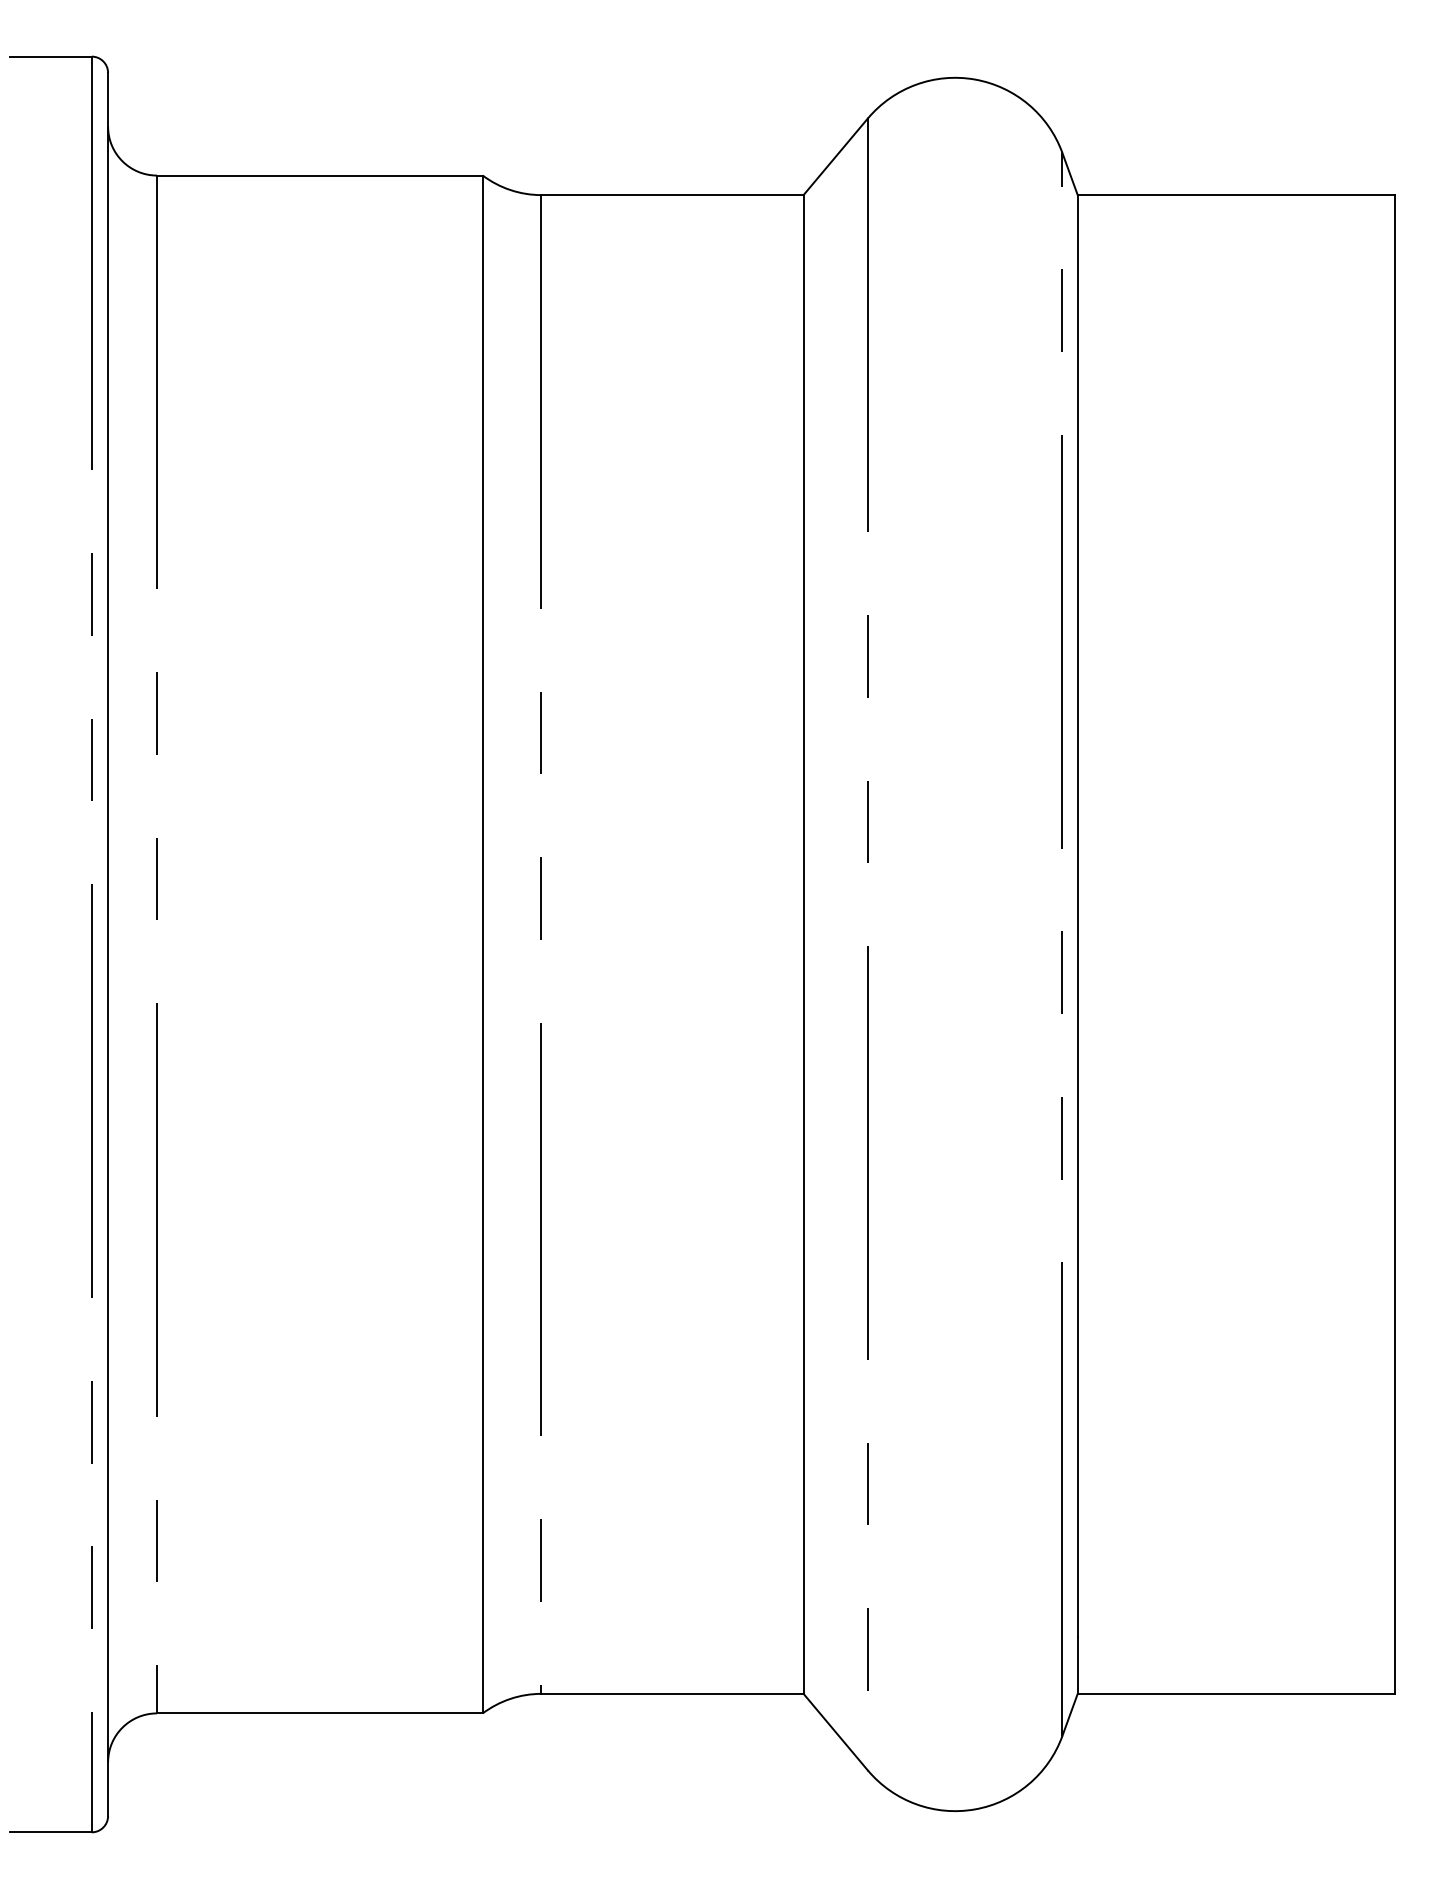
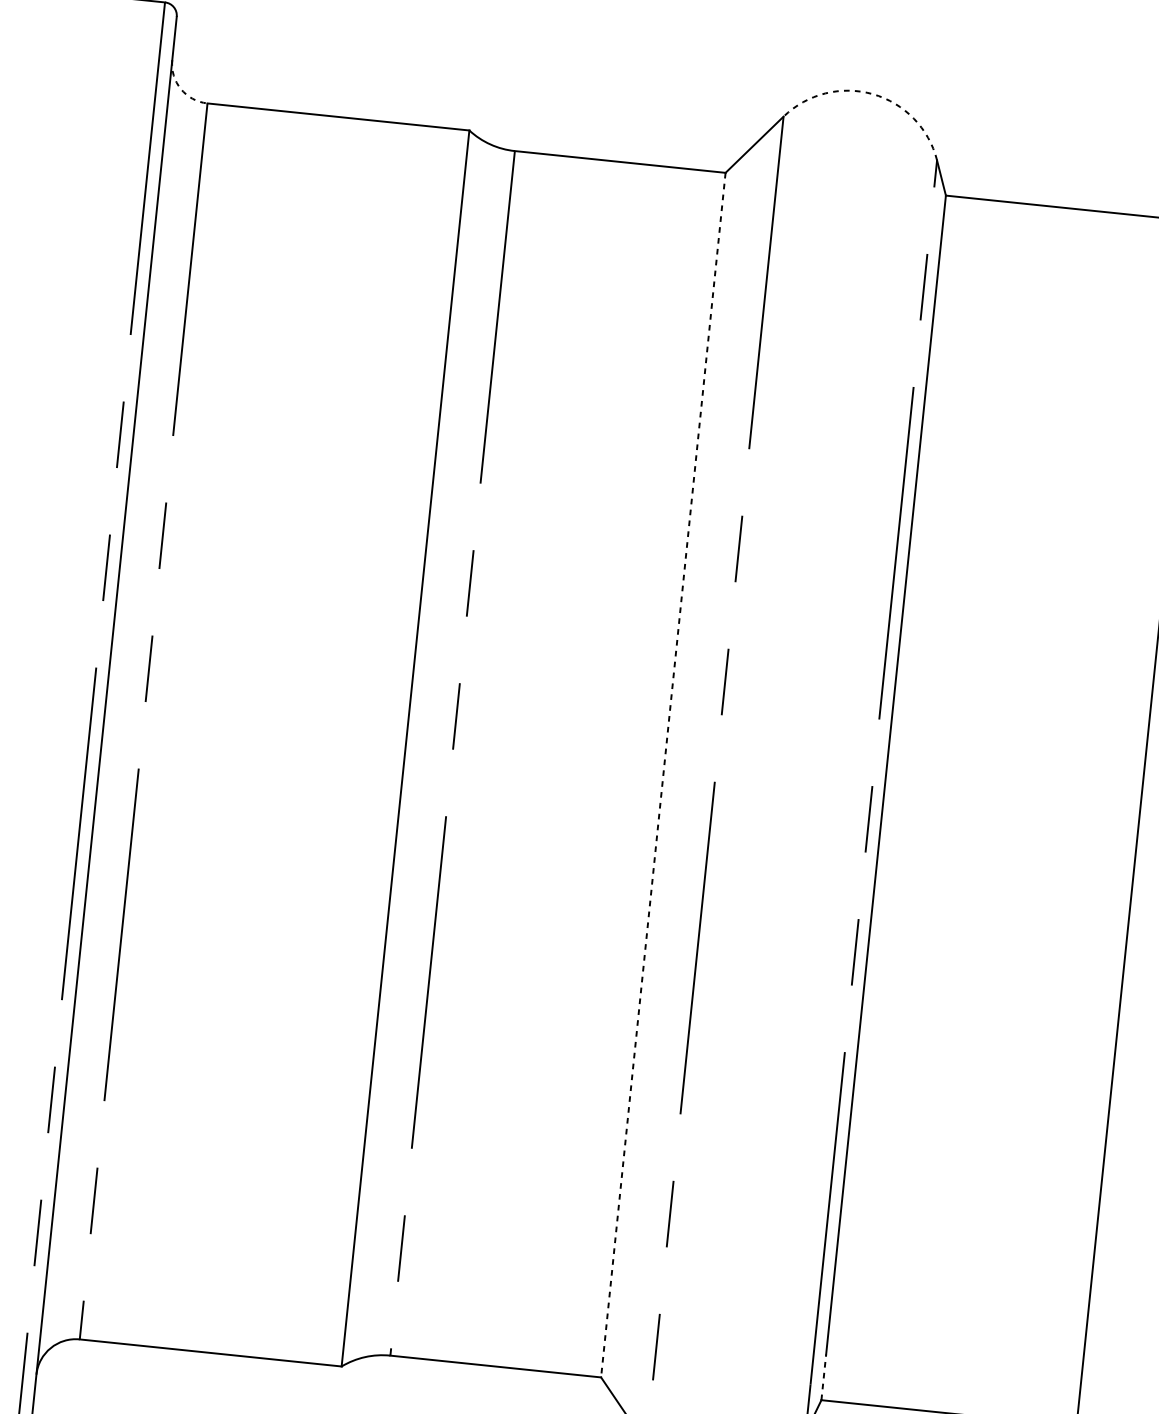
arc: (975, 79) -> (873, 94), solid -> dashed
arc: (122, 161) -> (180, 89), solid -> dashed
line: (803, 944) -> (663, 775), solid -> dashed
line: (1077, 1664) -> (823, 1376), solid -> dashed

